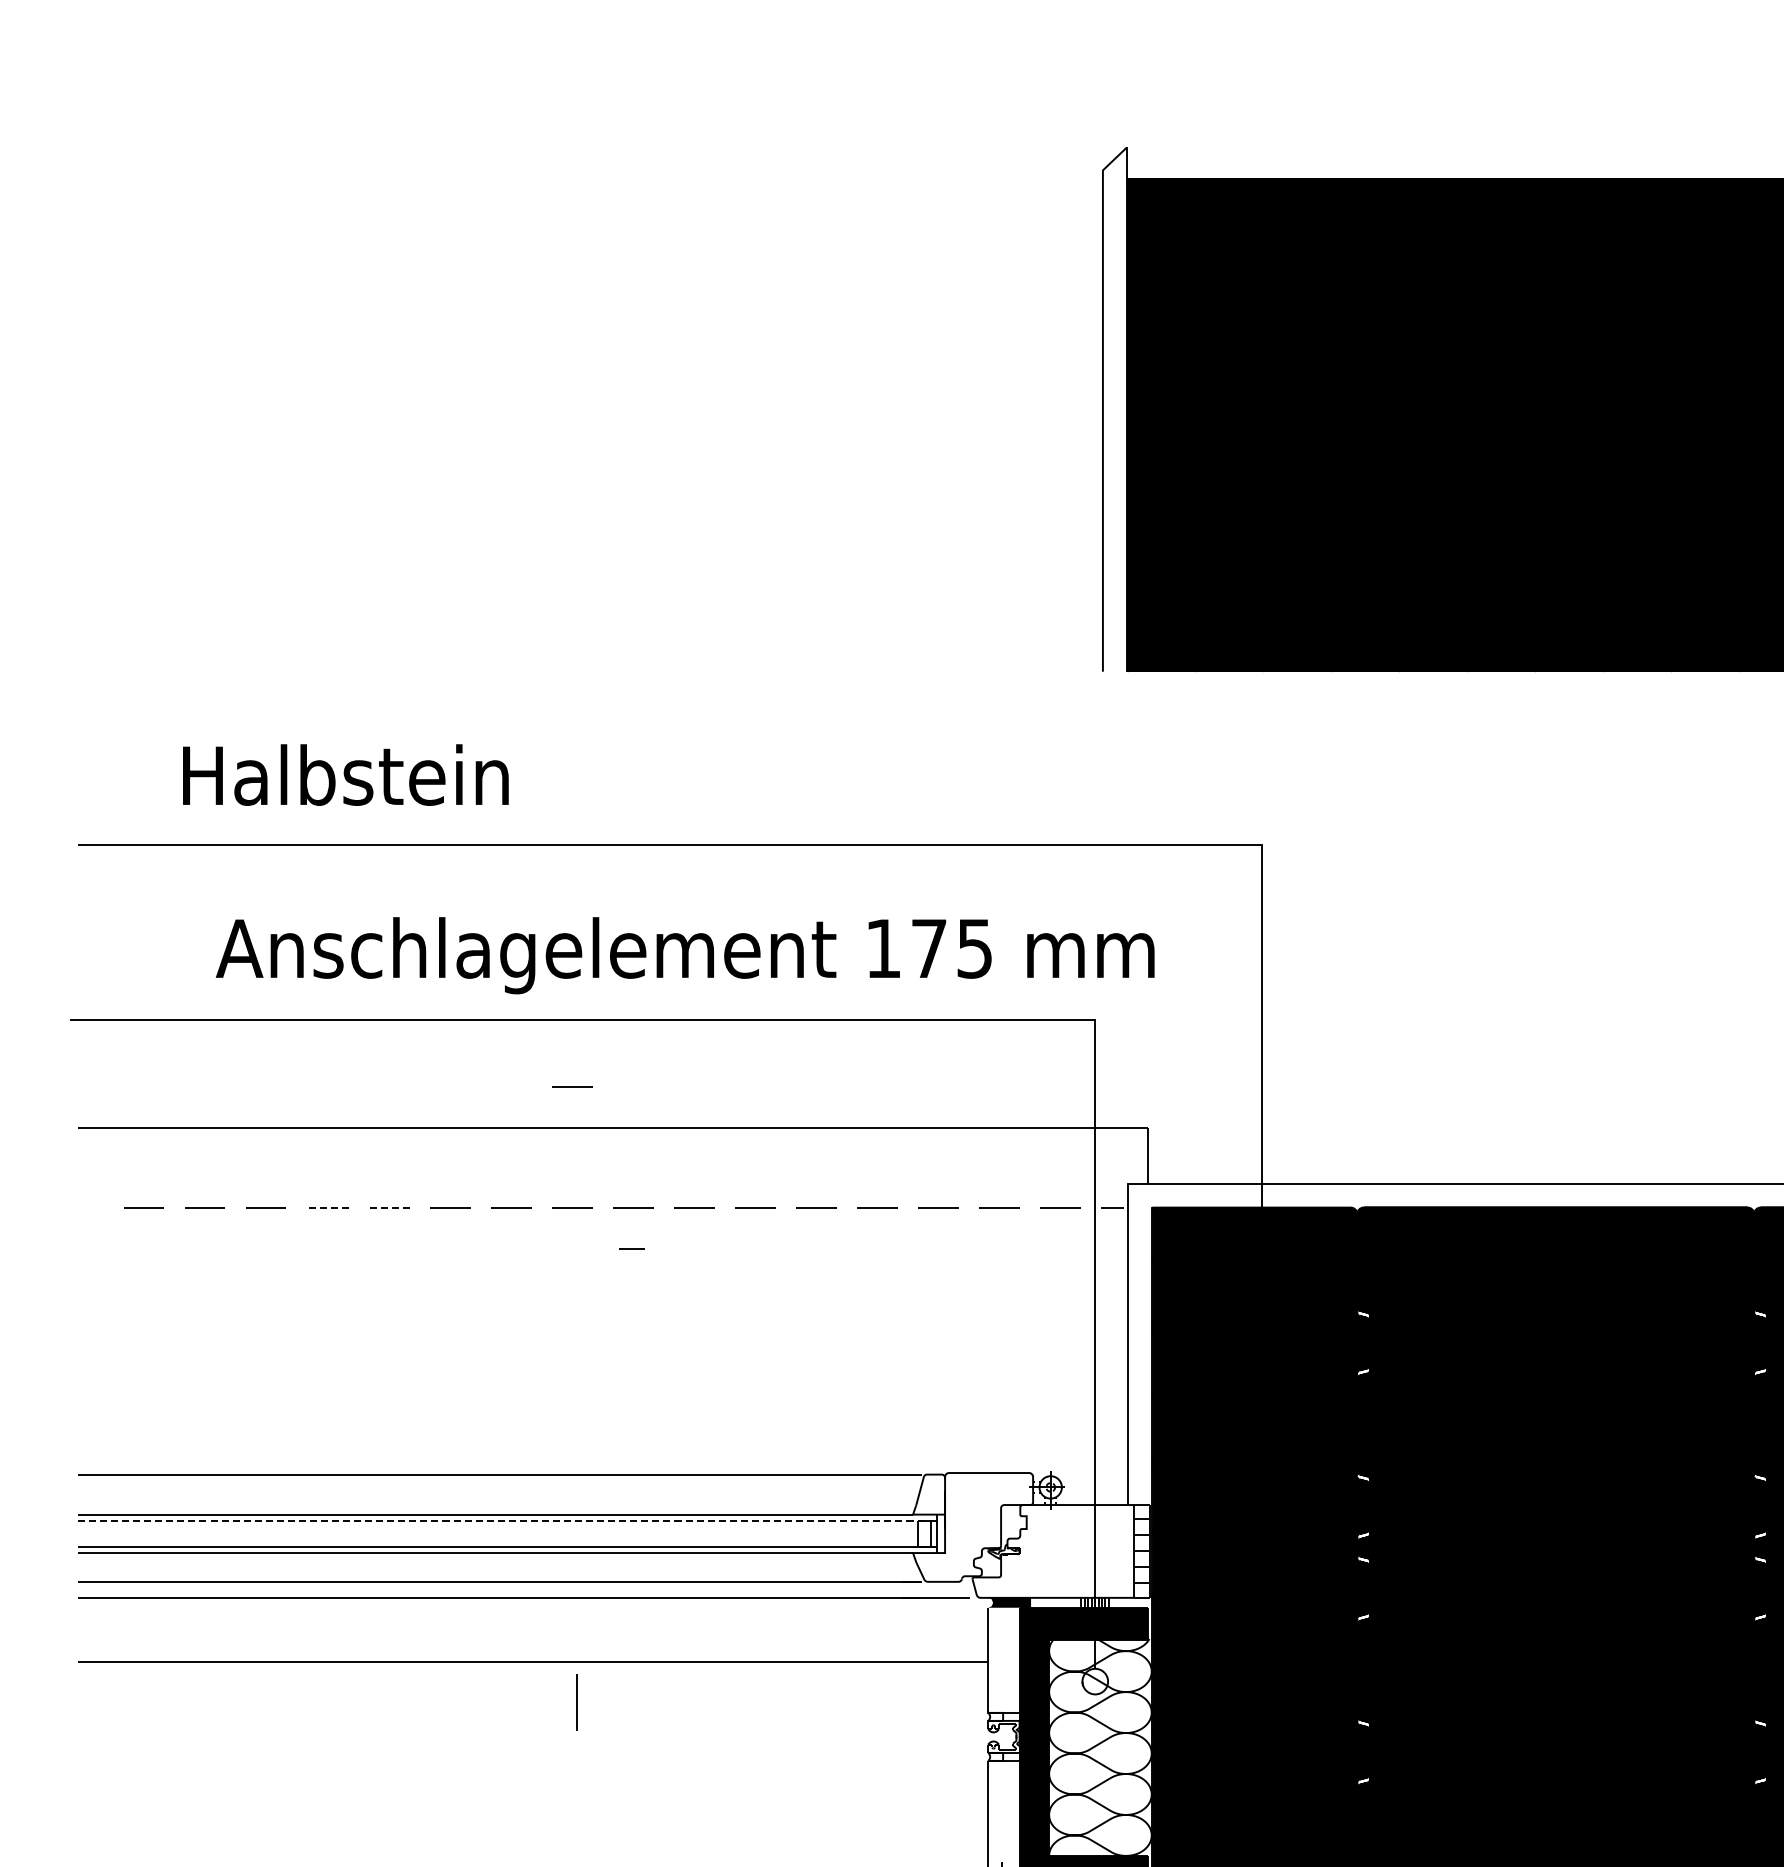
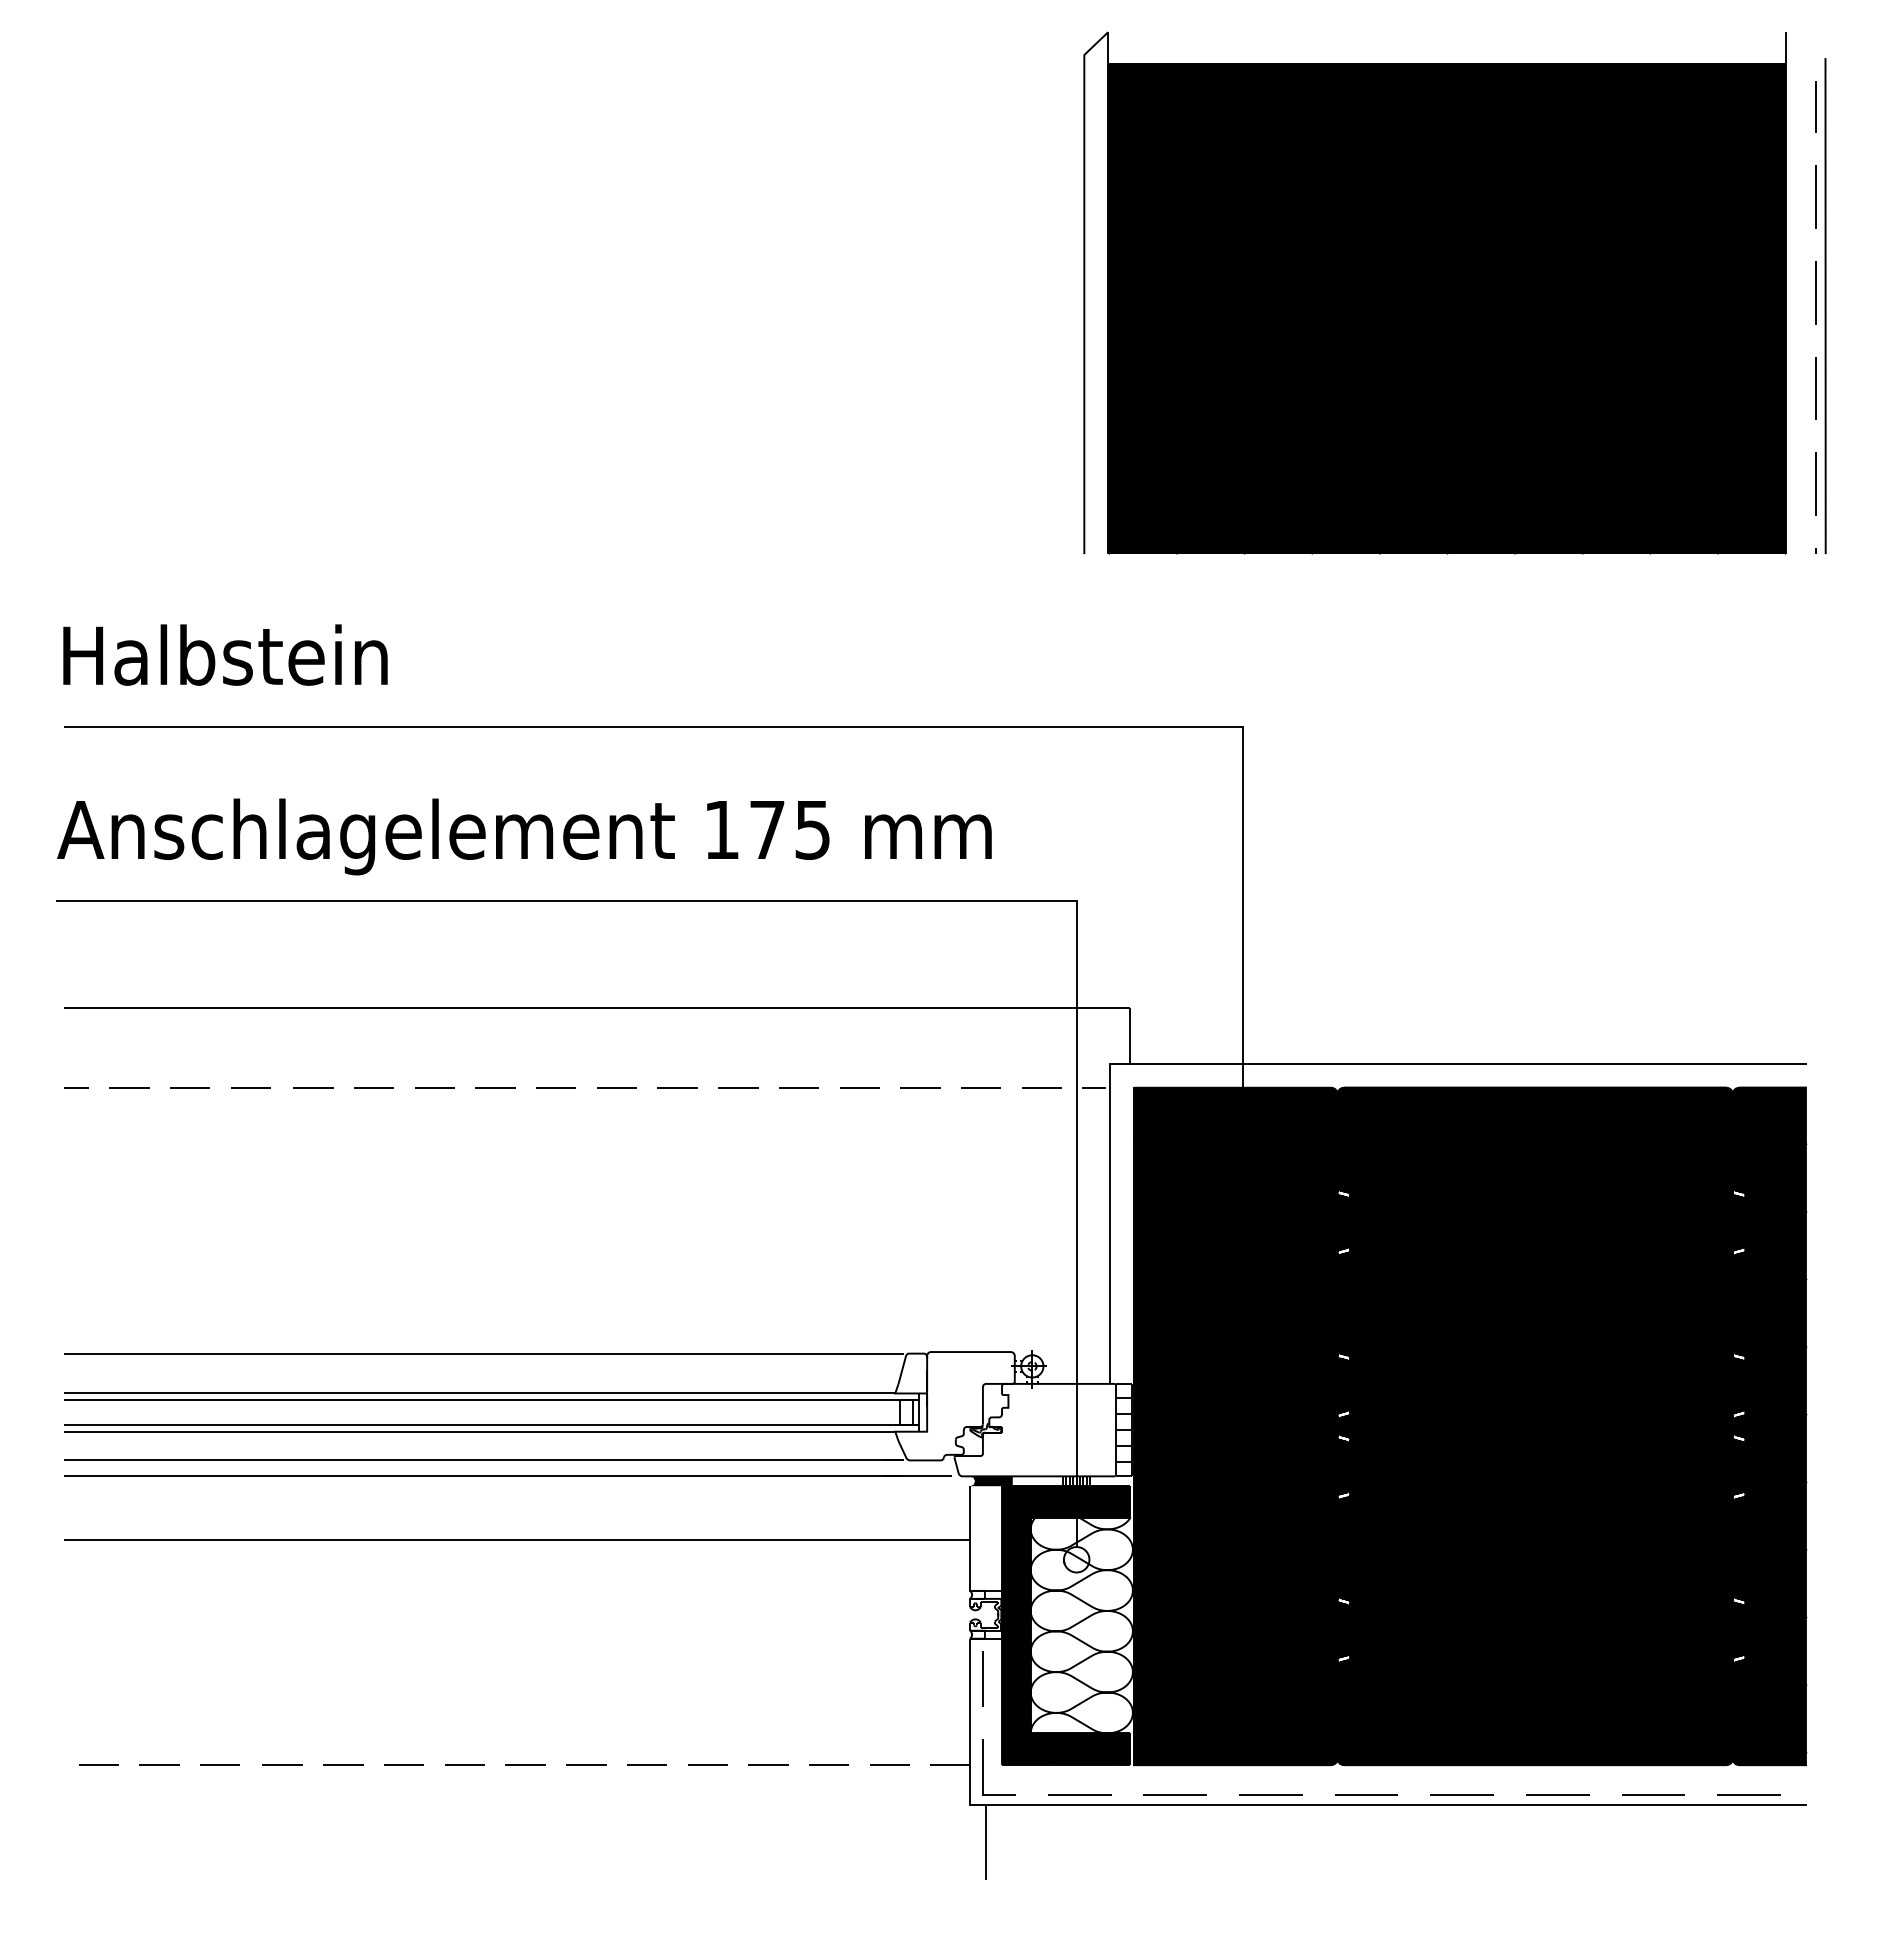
text: (345, 774) -> (225, 654), moved
text: (685, 955) -> (524, 836), moved
line: (571, 1086) -> (555, 967), removed
line: (327, 1207) -> (312, 1087), dashed -> solid
line: (389, 1207) -> (373, 1087), dashed -> solid
line: (632, 1248) -> (76, 1087), moved
line: (508, 1520) -> (492, 1399), dashed -> solid
line: (575, 1702) -> (982, 1678), moved

